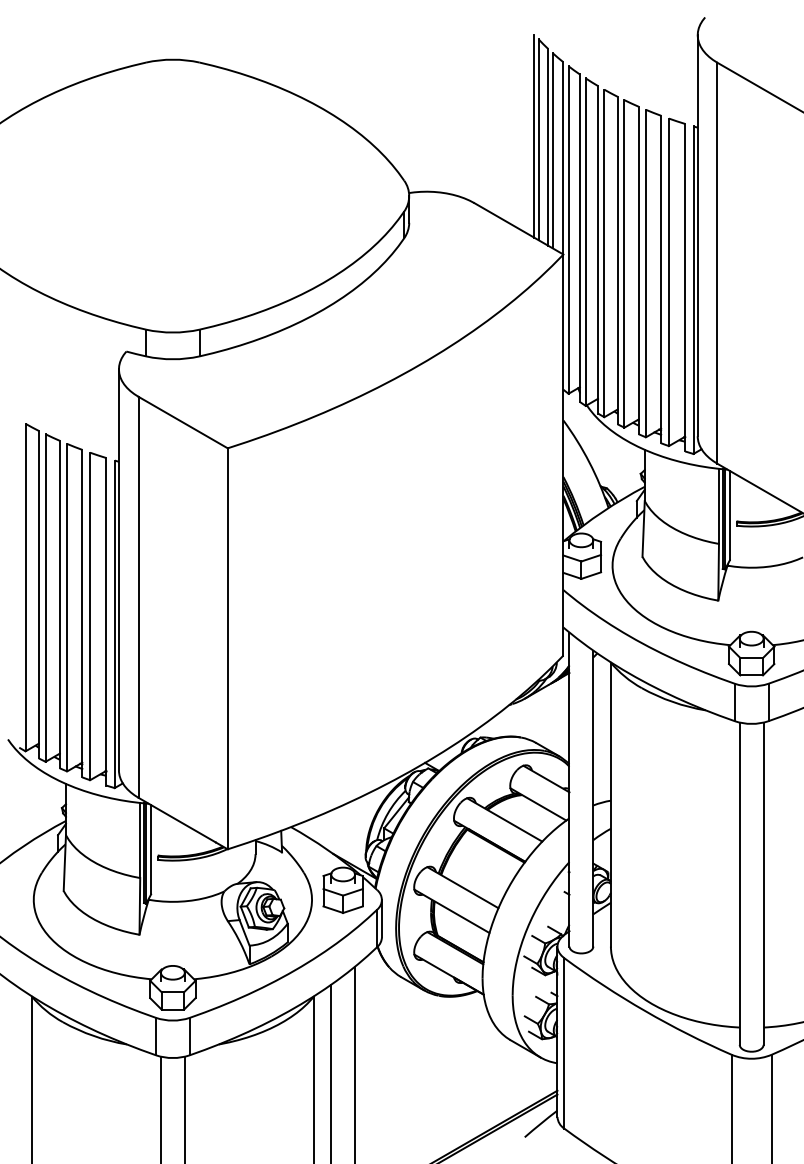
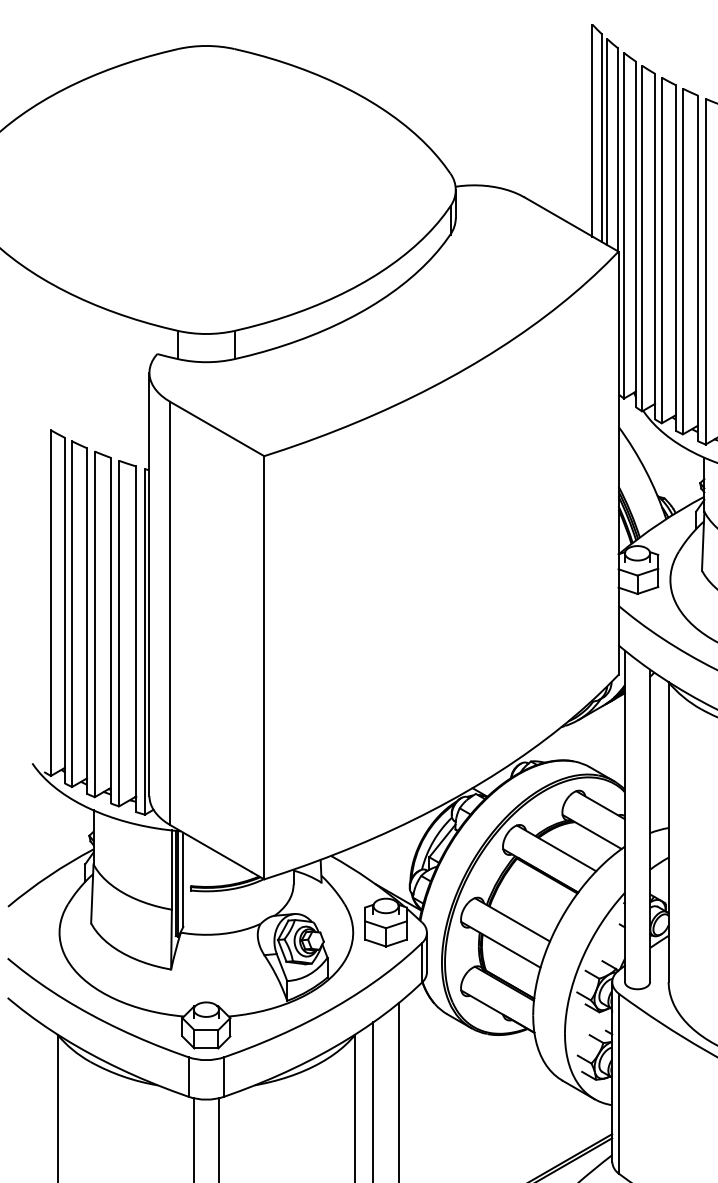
line: (534, 135) -> (588, 126), removed

